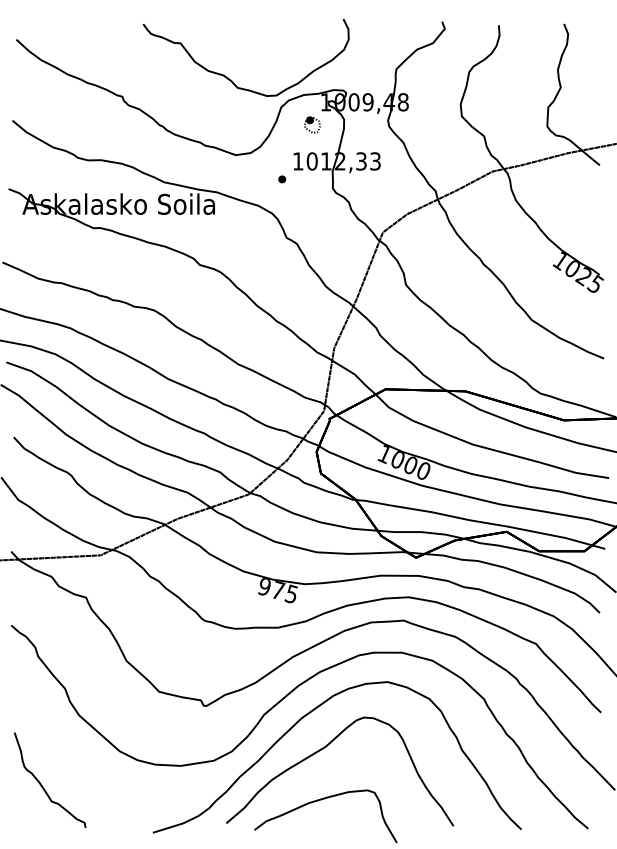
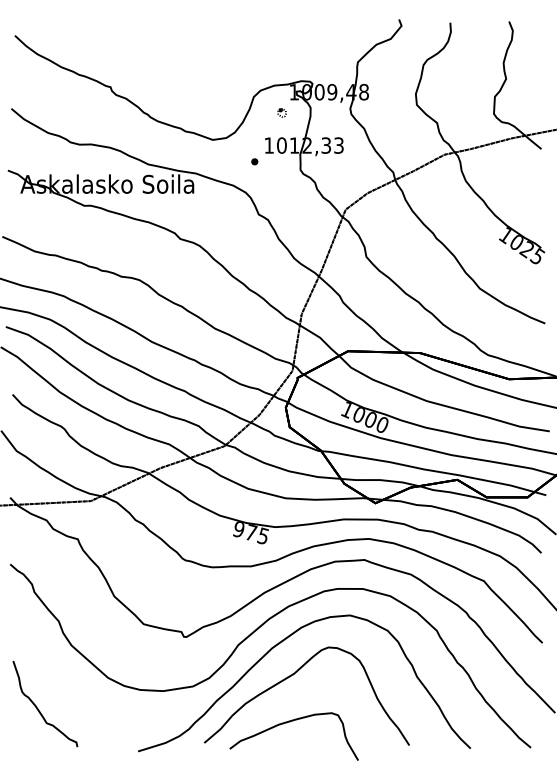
curve: (229, 78) -> (207, 70), removed
part: (311, 124) -> (281, 112), size x0.6

